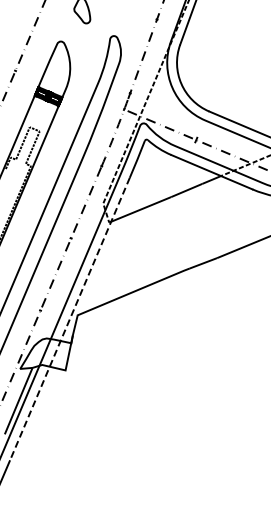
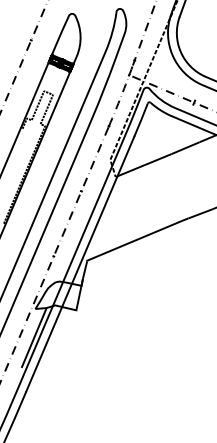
line: (69, 319) -> (79, 264), dashed -> solid

